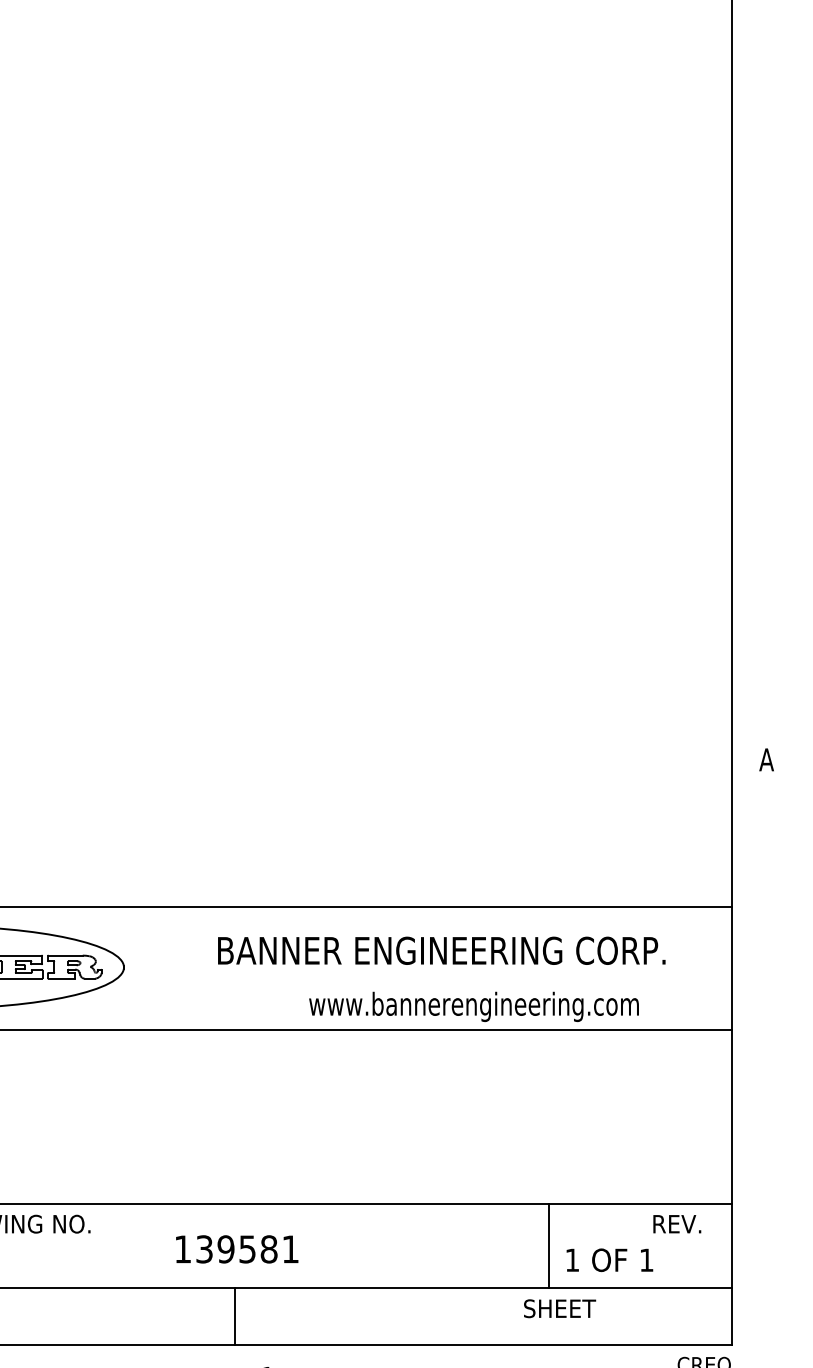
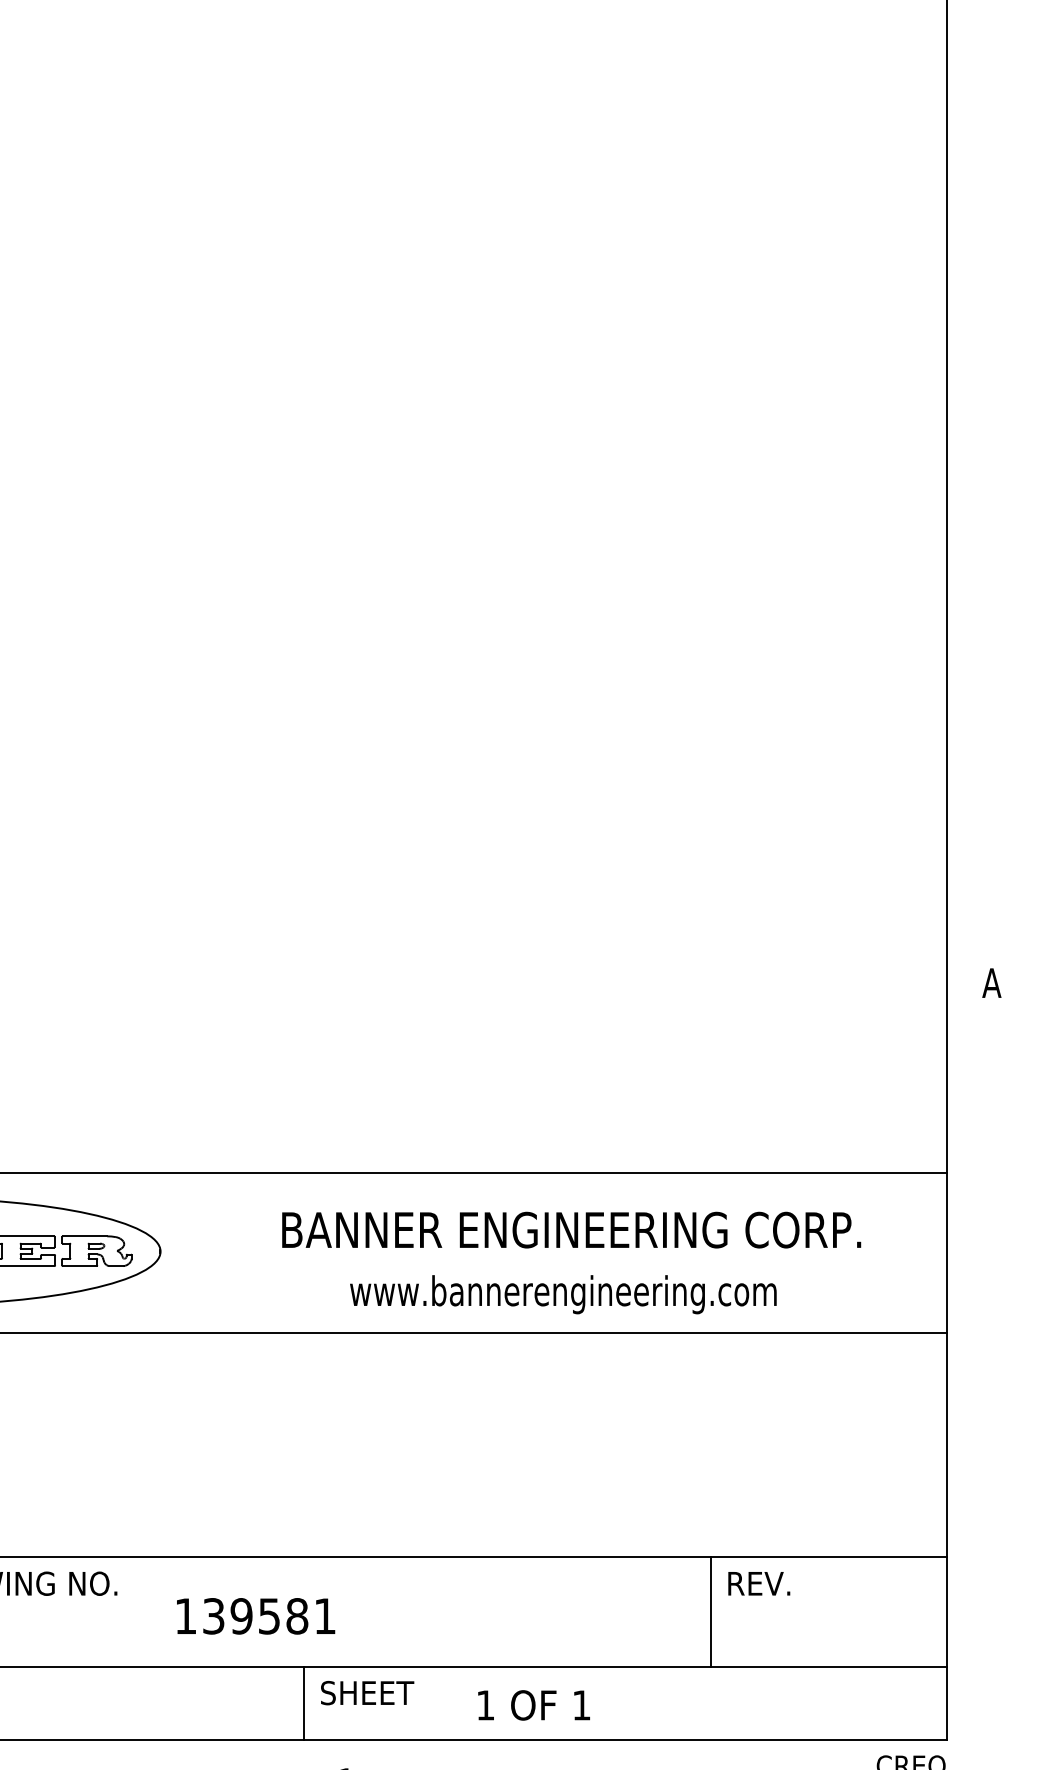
text: (474, 1006) -> (563, 1294), moved
text: (677, 1224) -> (759, 1583), moved
text: (237, 1249) -> (256, 1616), moved
text: (609, 1260) -> (533, 1705), moved
text: (559, 1309) -> (367, 1693), moved

